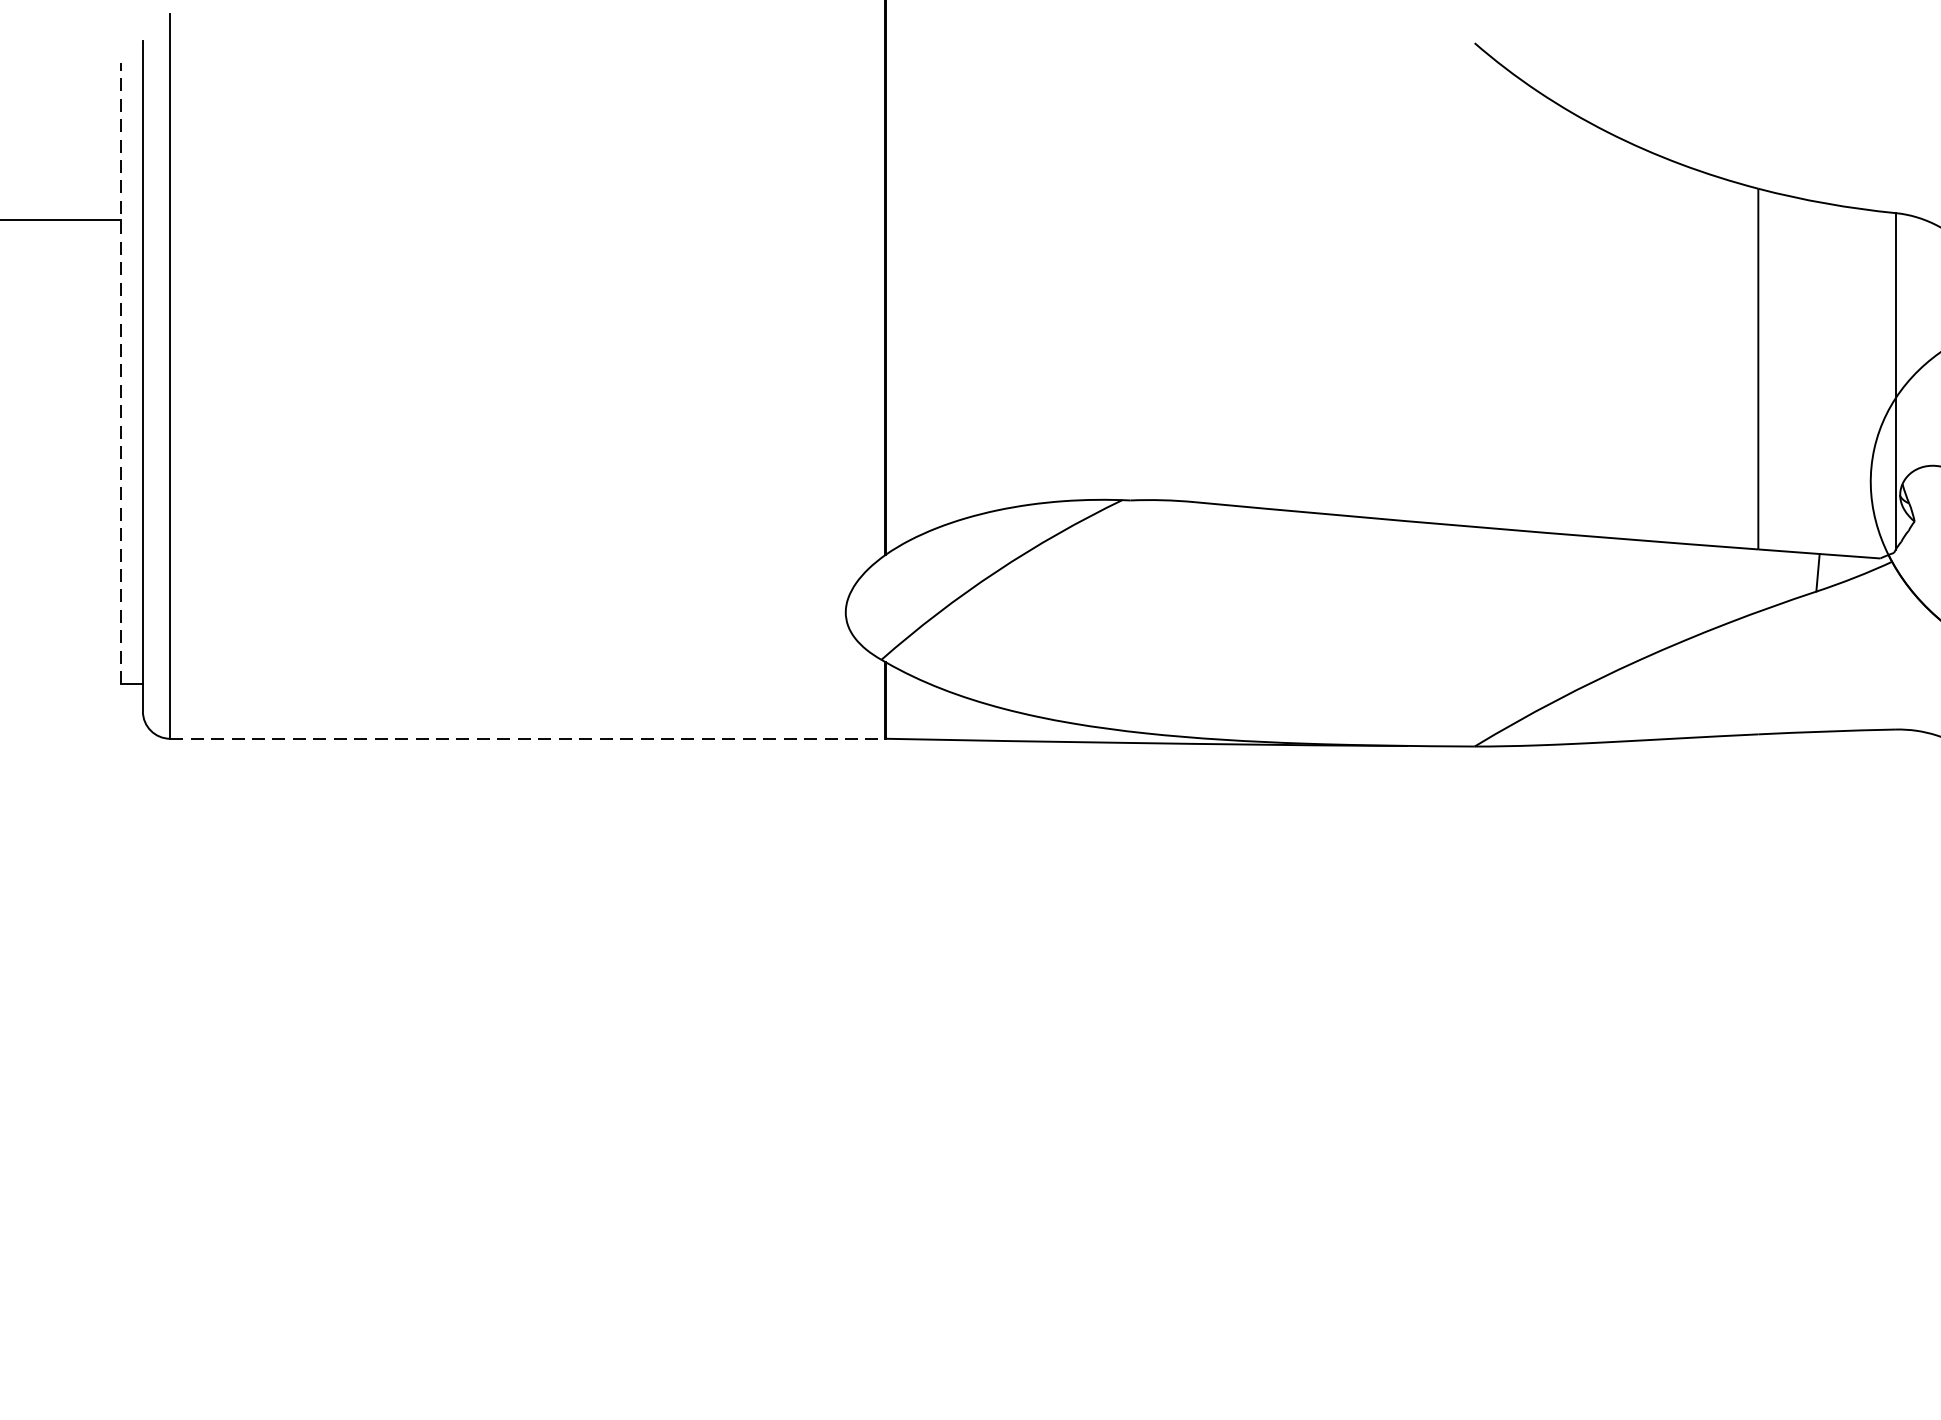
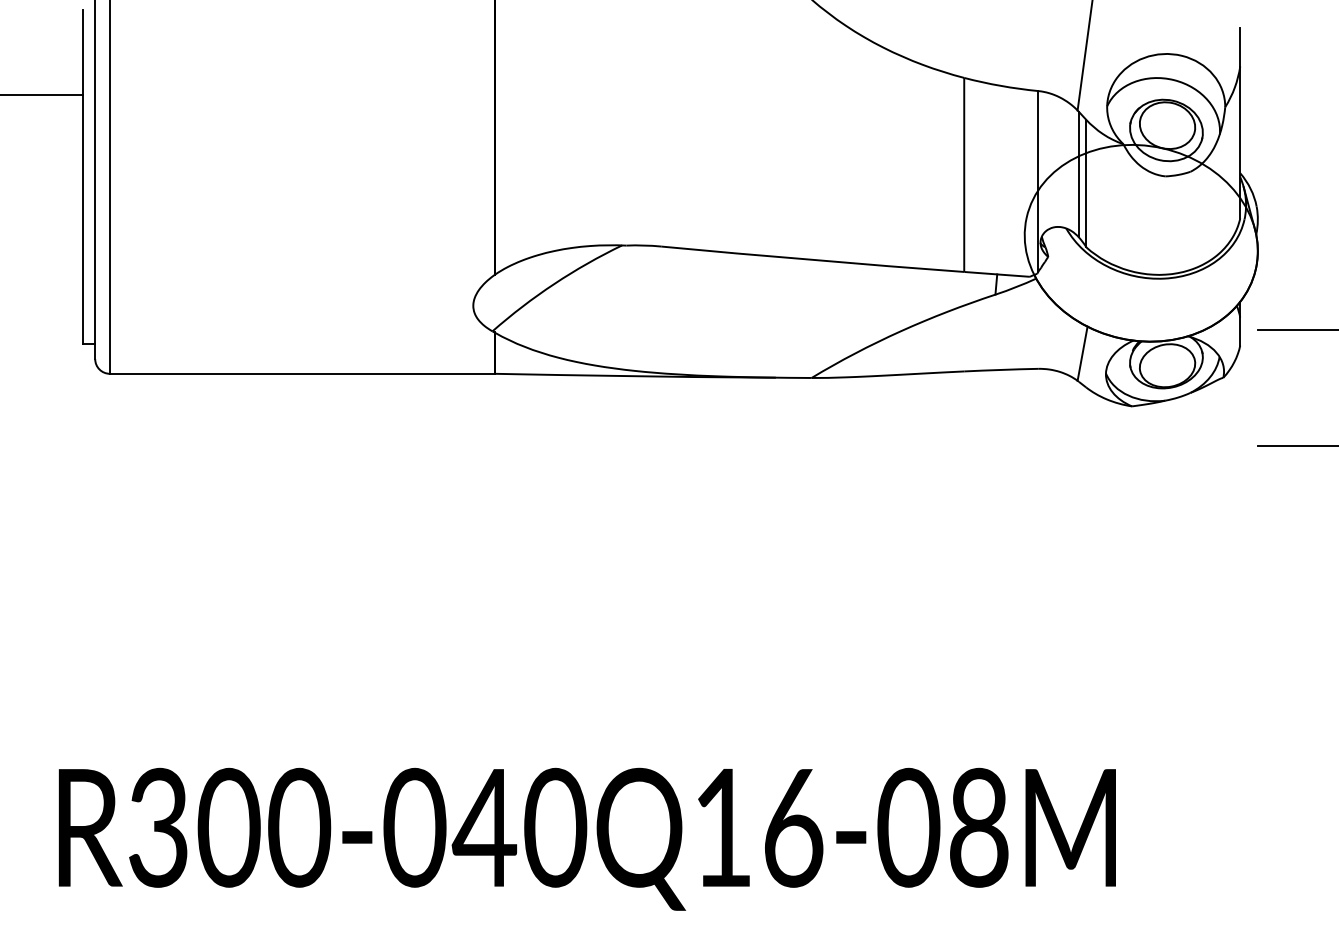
line: (121, 371) -> (83, 176), dashed -> solid
line: (528, 738) -> (302, 373), dashed -> solid

